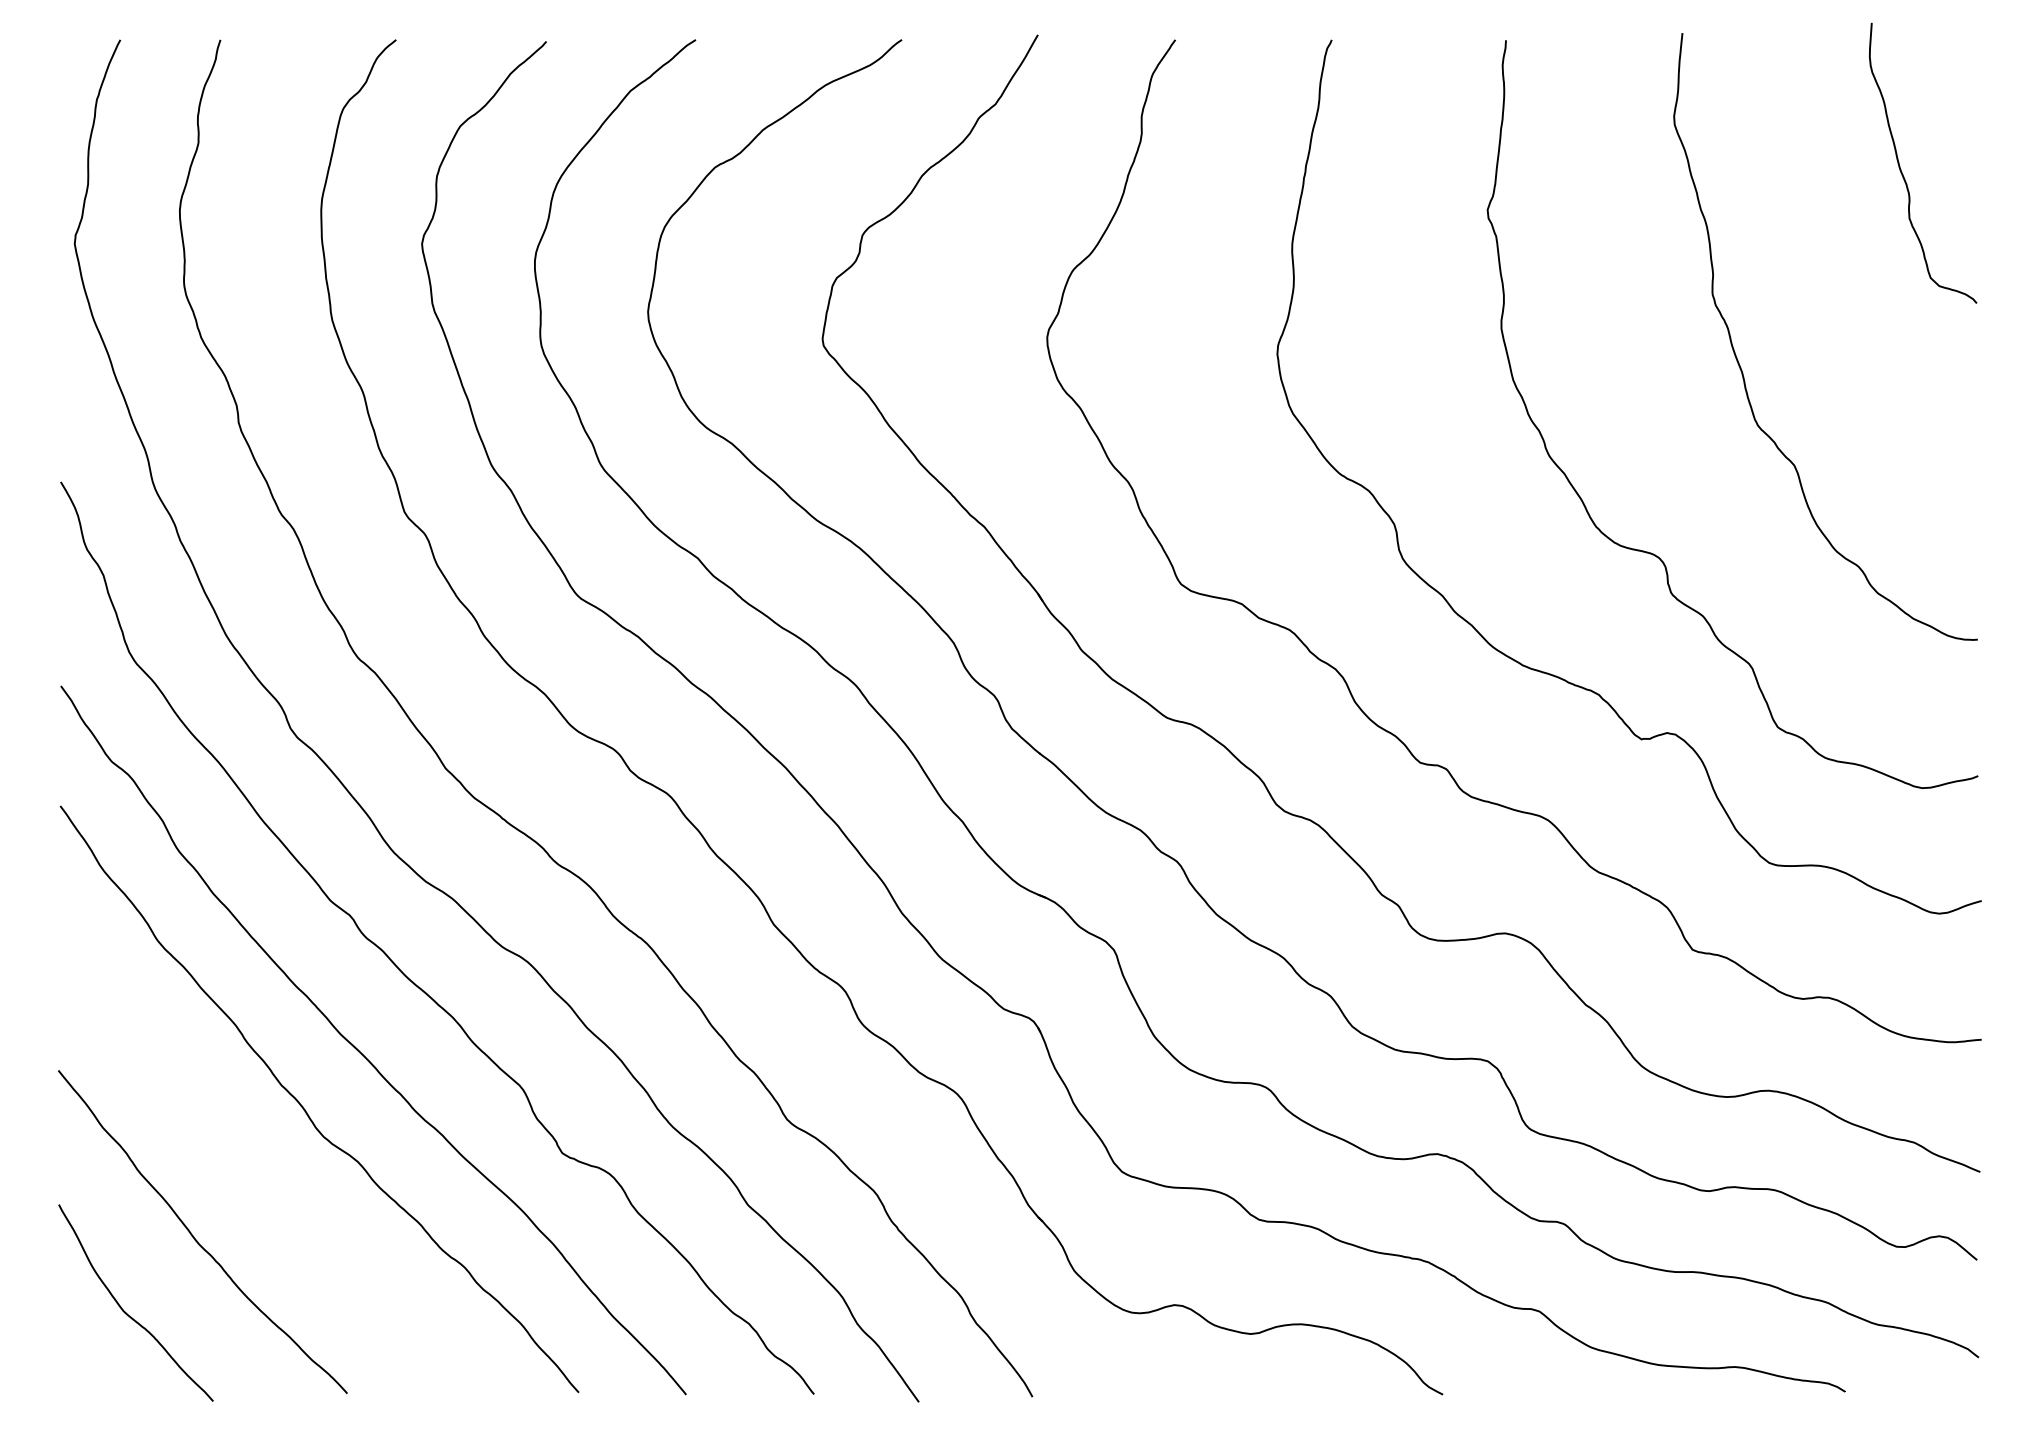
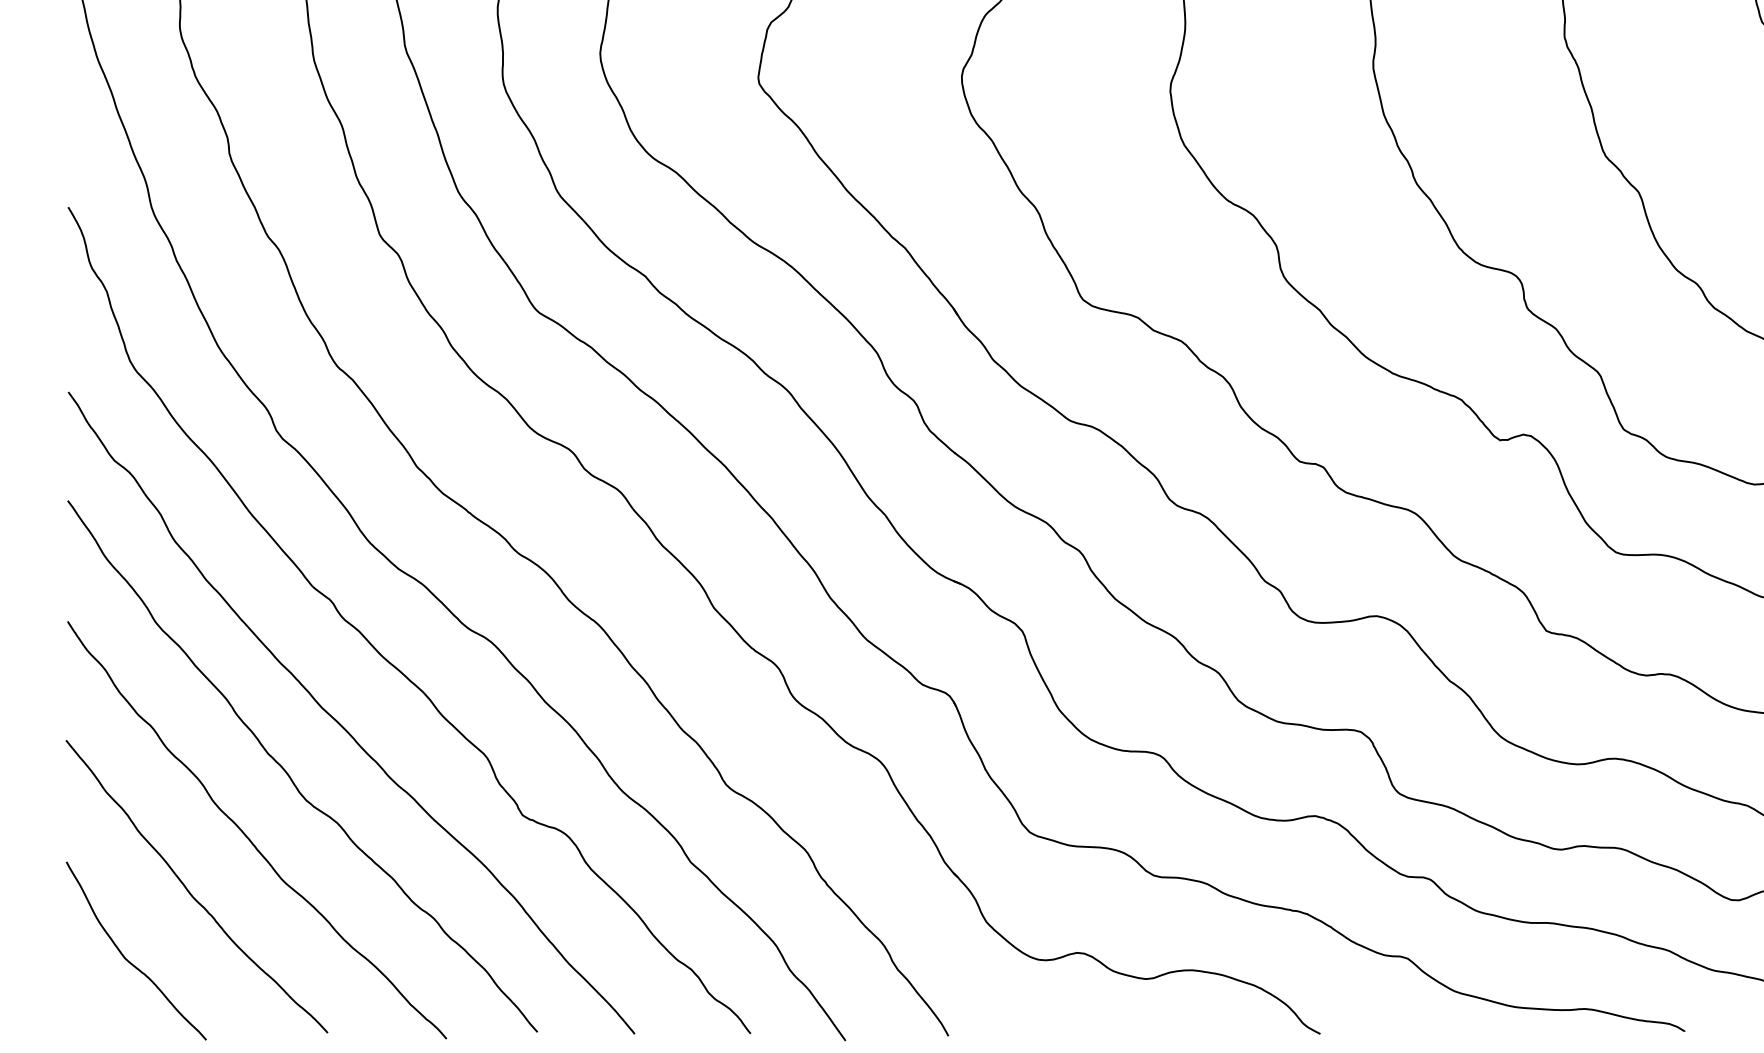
curve: (259, 1177) -> (248, 837), added

